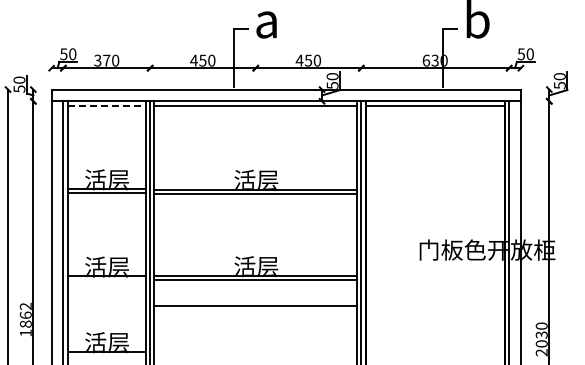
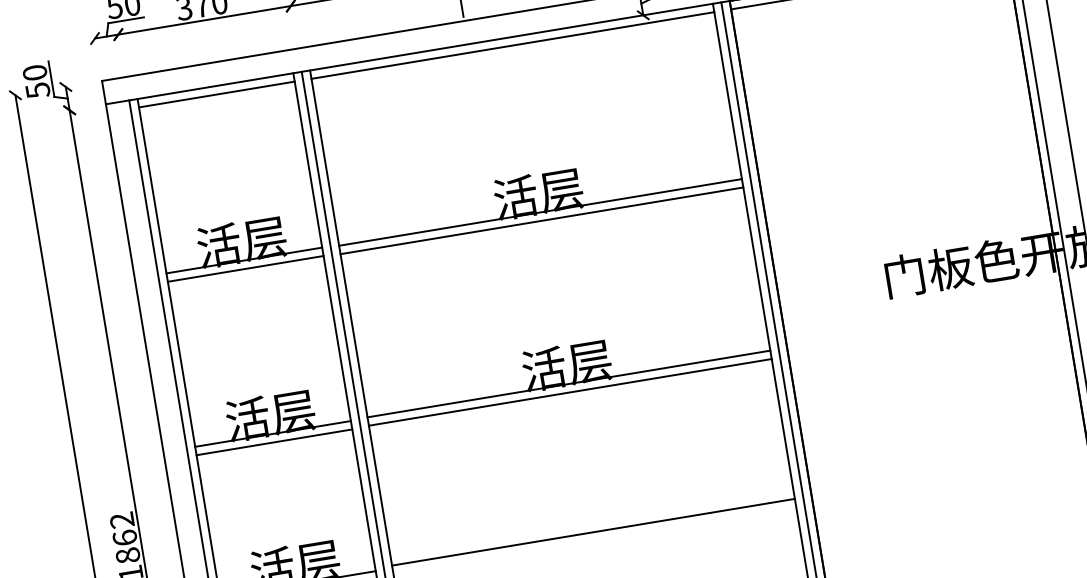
line: (107, 105) -> (218, 94), dashed -> solid
line: (106, 280) -> (273, 442), added
line: (255, 306) -> (592, 532), moved

